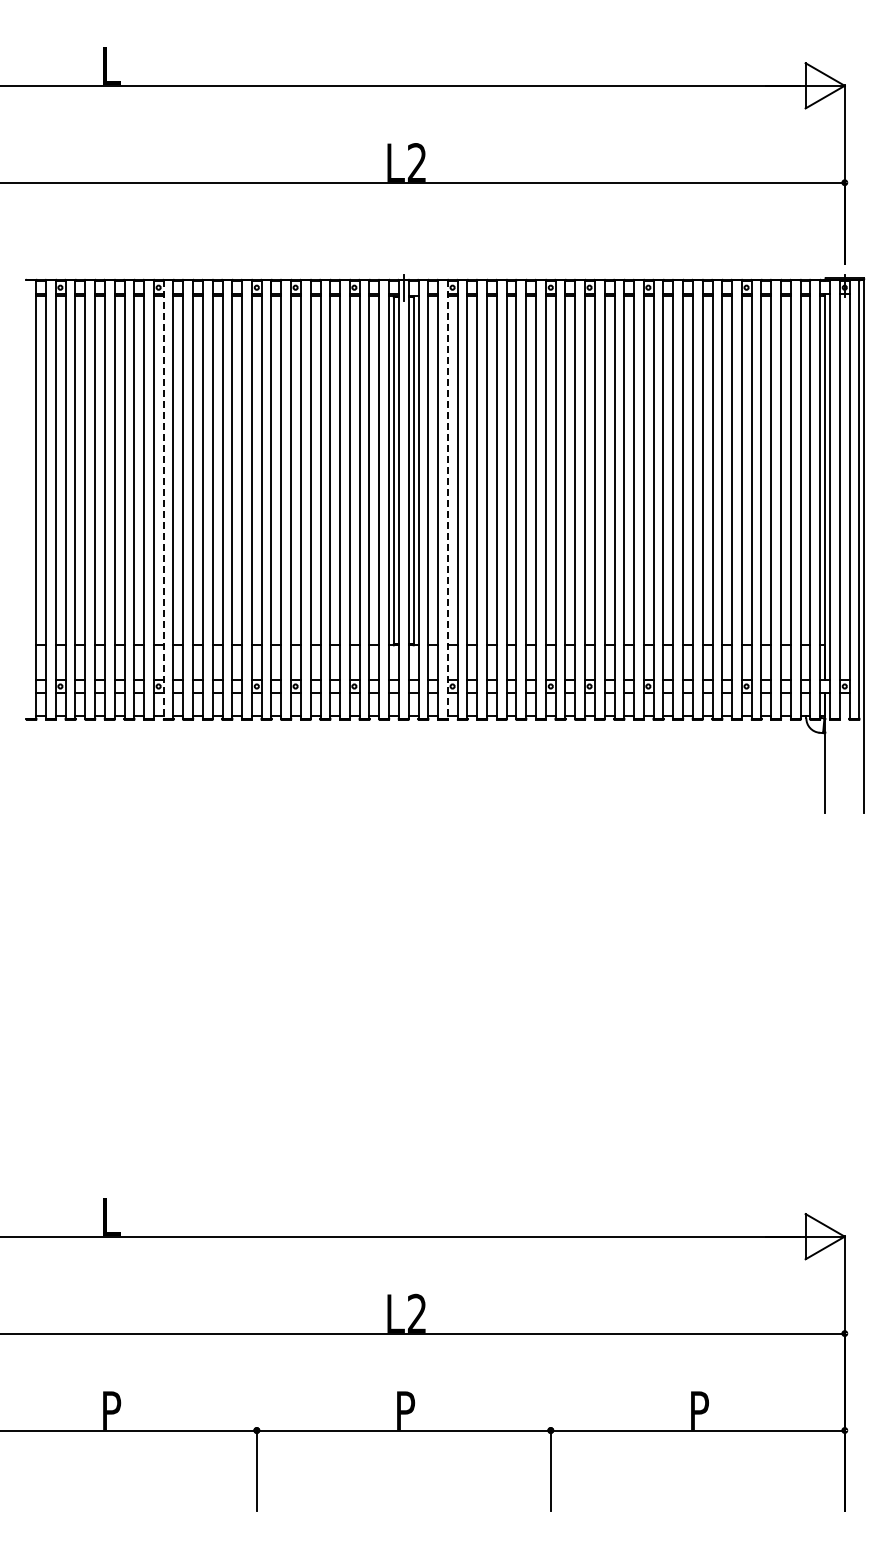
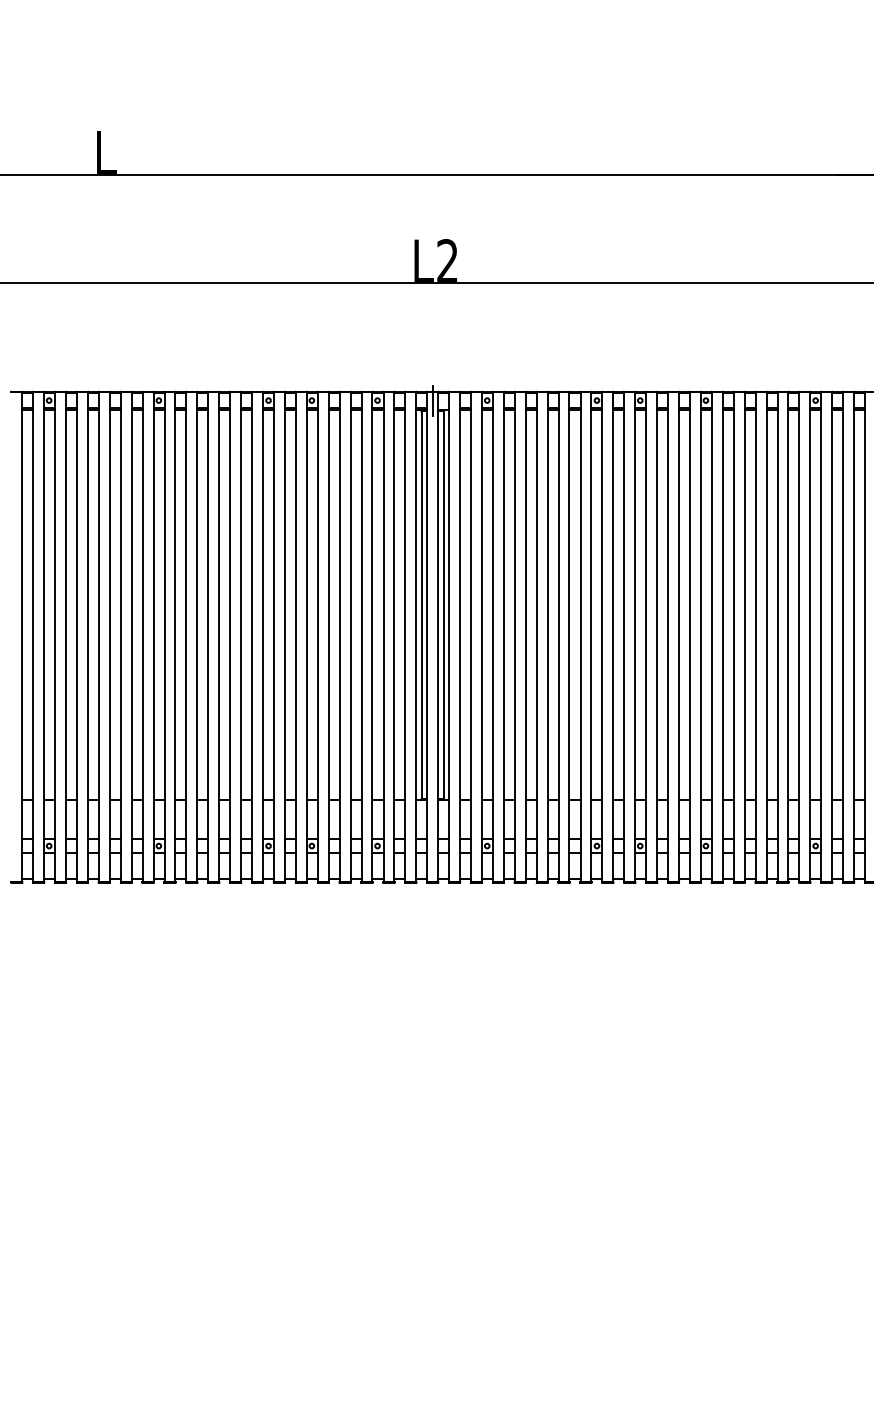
line: (163, 500) -> (164, 638), dashed -> solid
line: (447, 500) -> (481, 638), dashed -> solid

